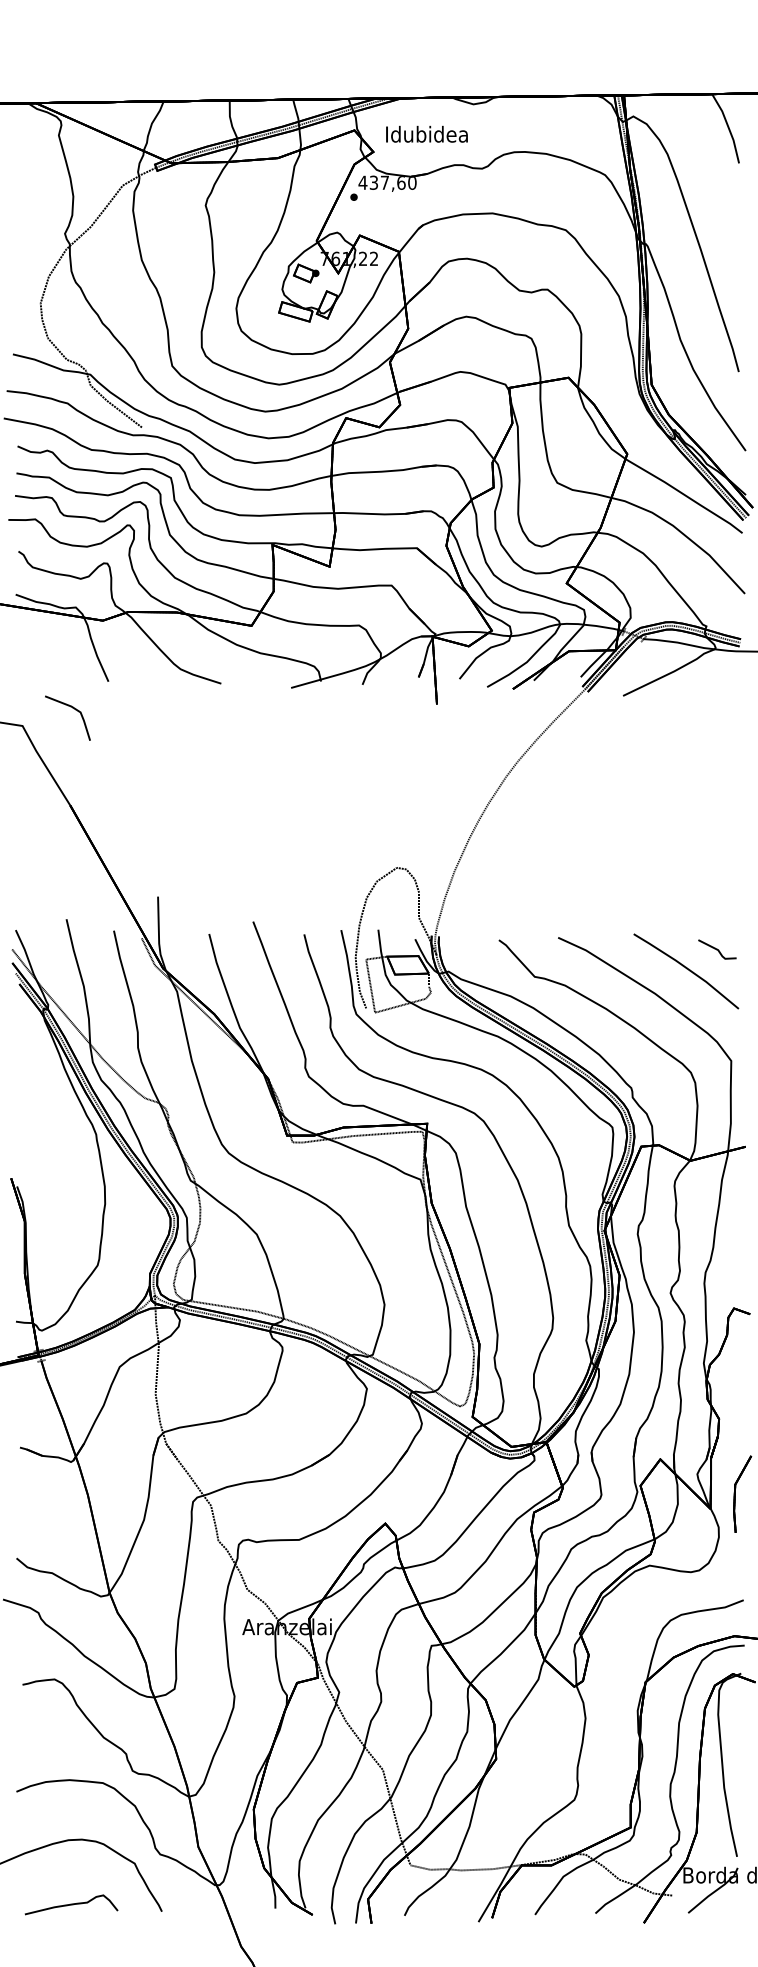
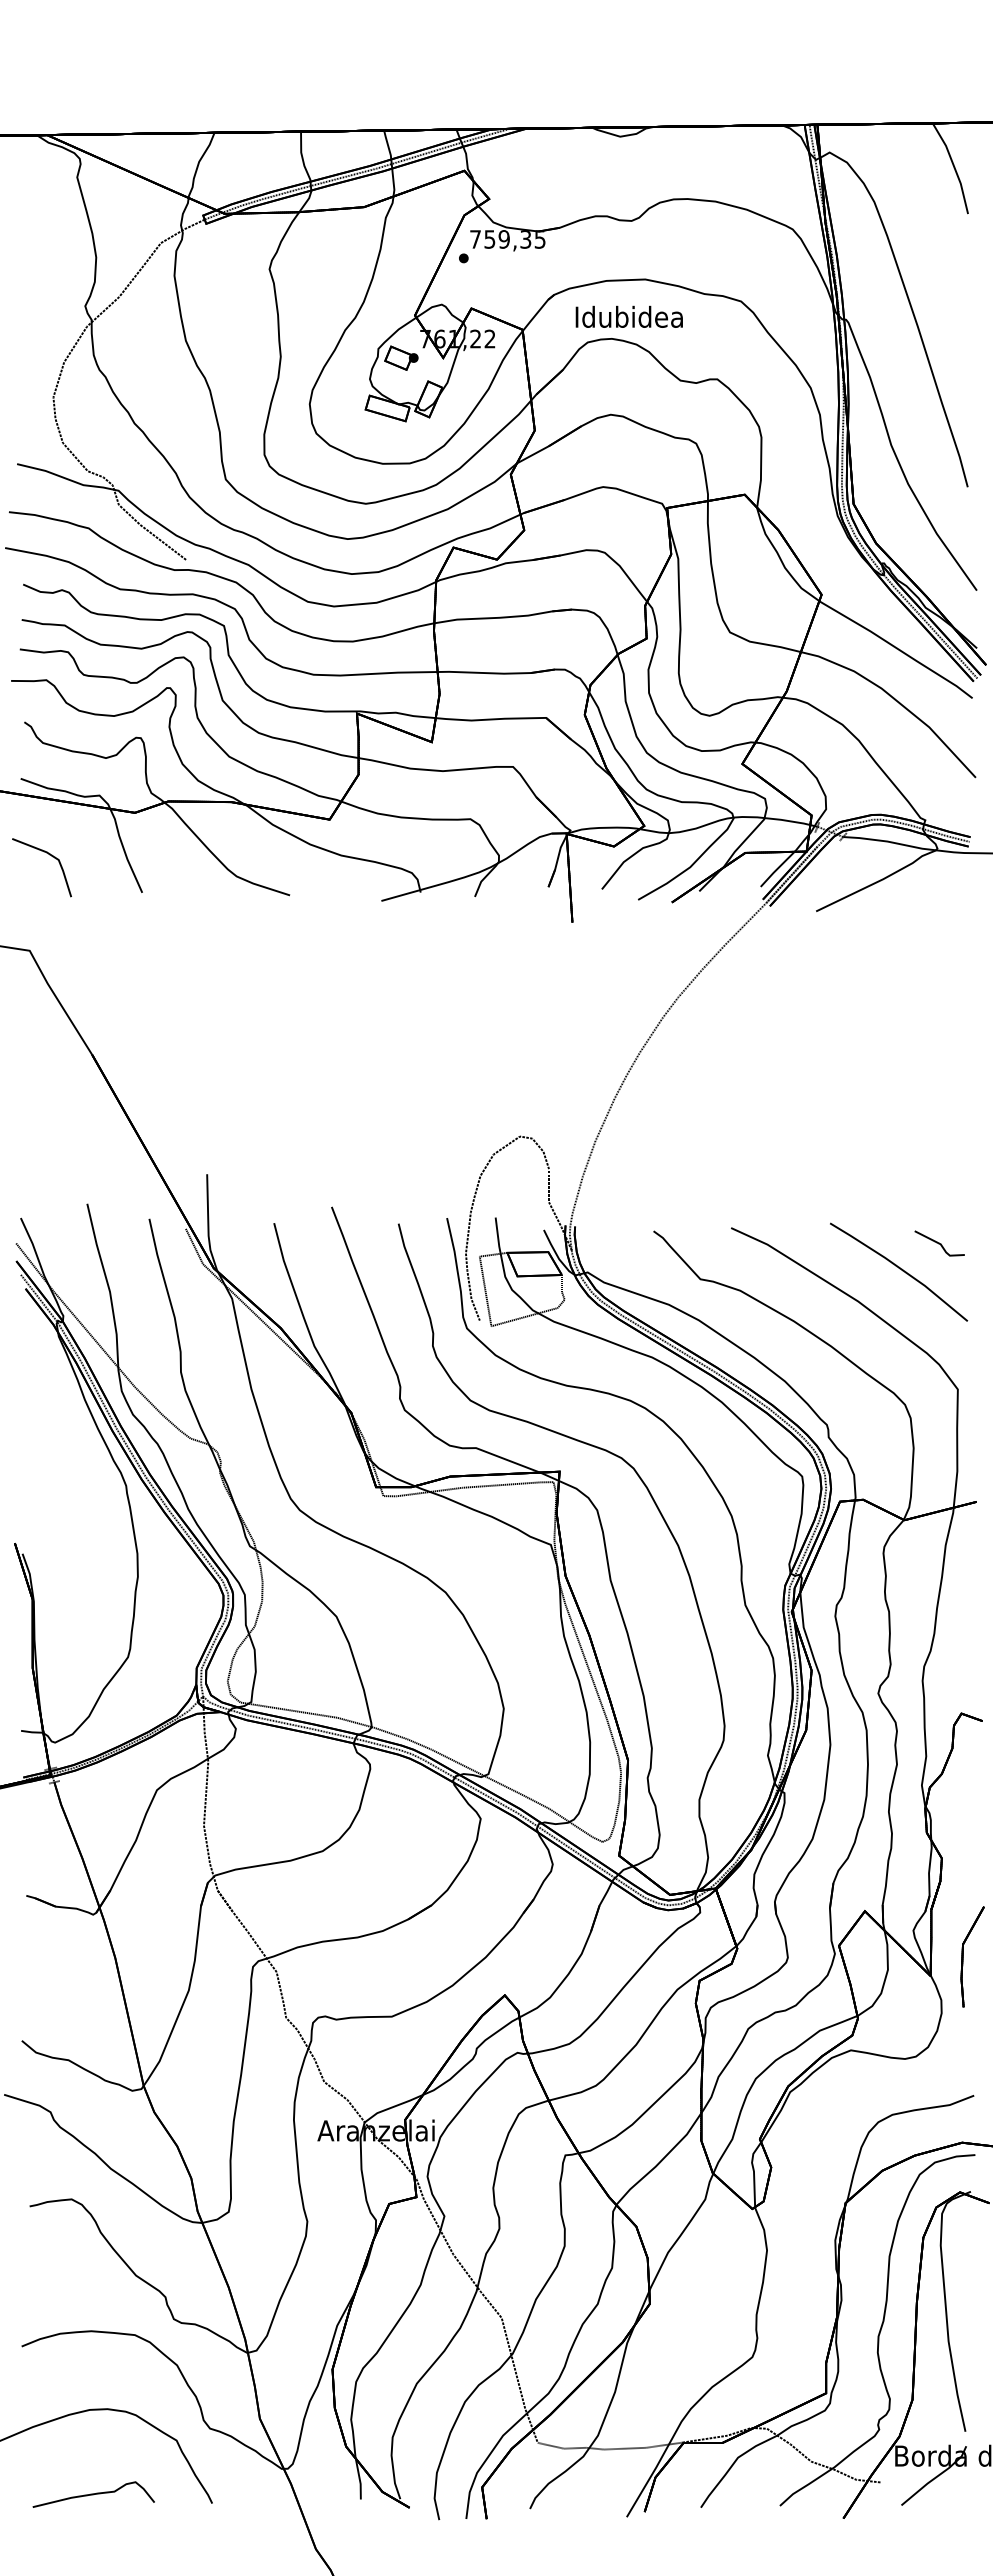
text: (426, 133) -> (628, 316), moved
text: (387, 182) -> (507, 239), 437,60 -> 759,35
line: (73, 708) -> (49, 855), moved

